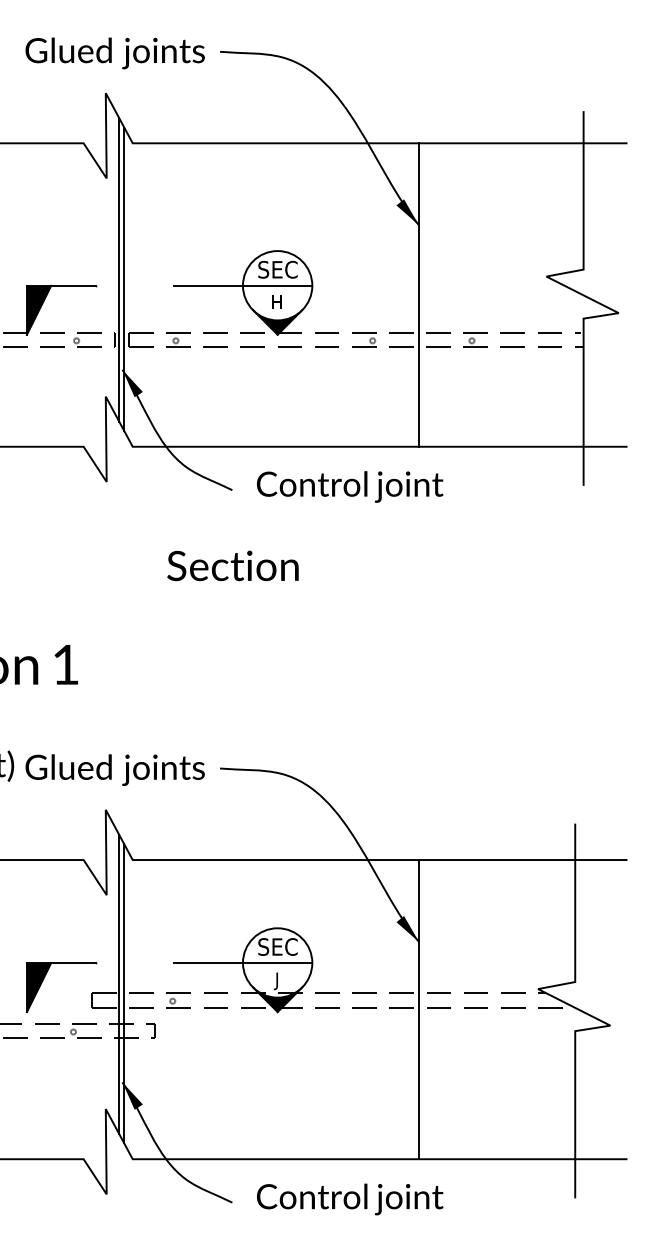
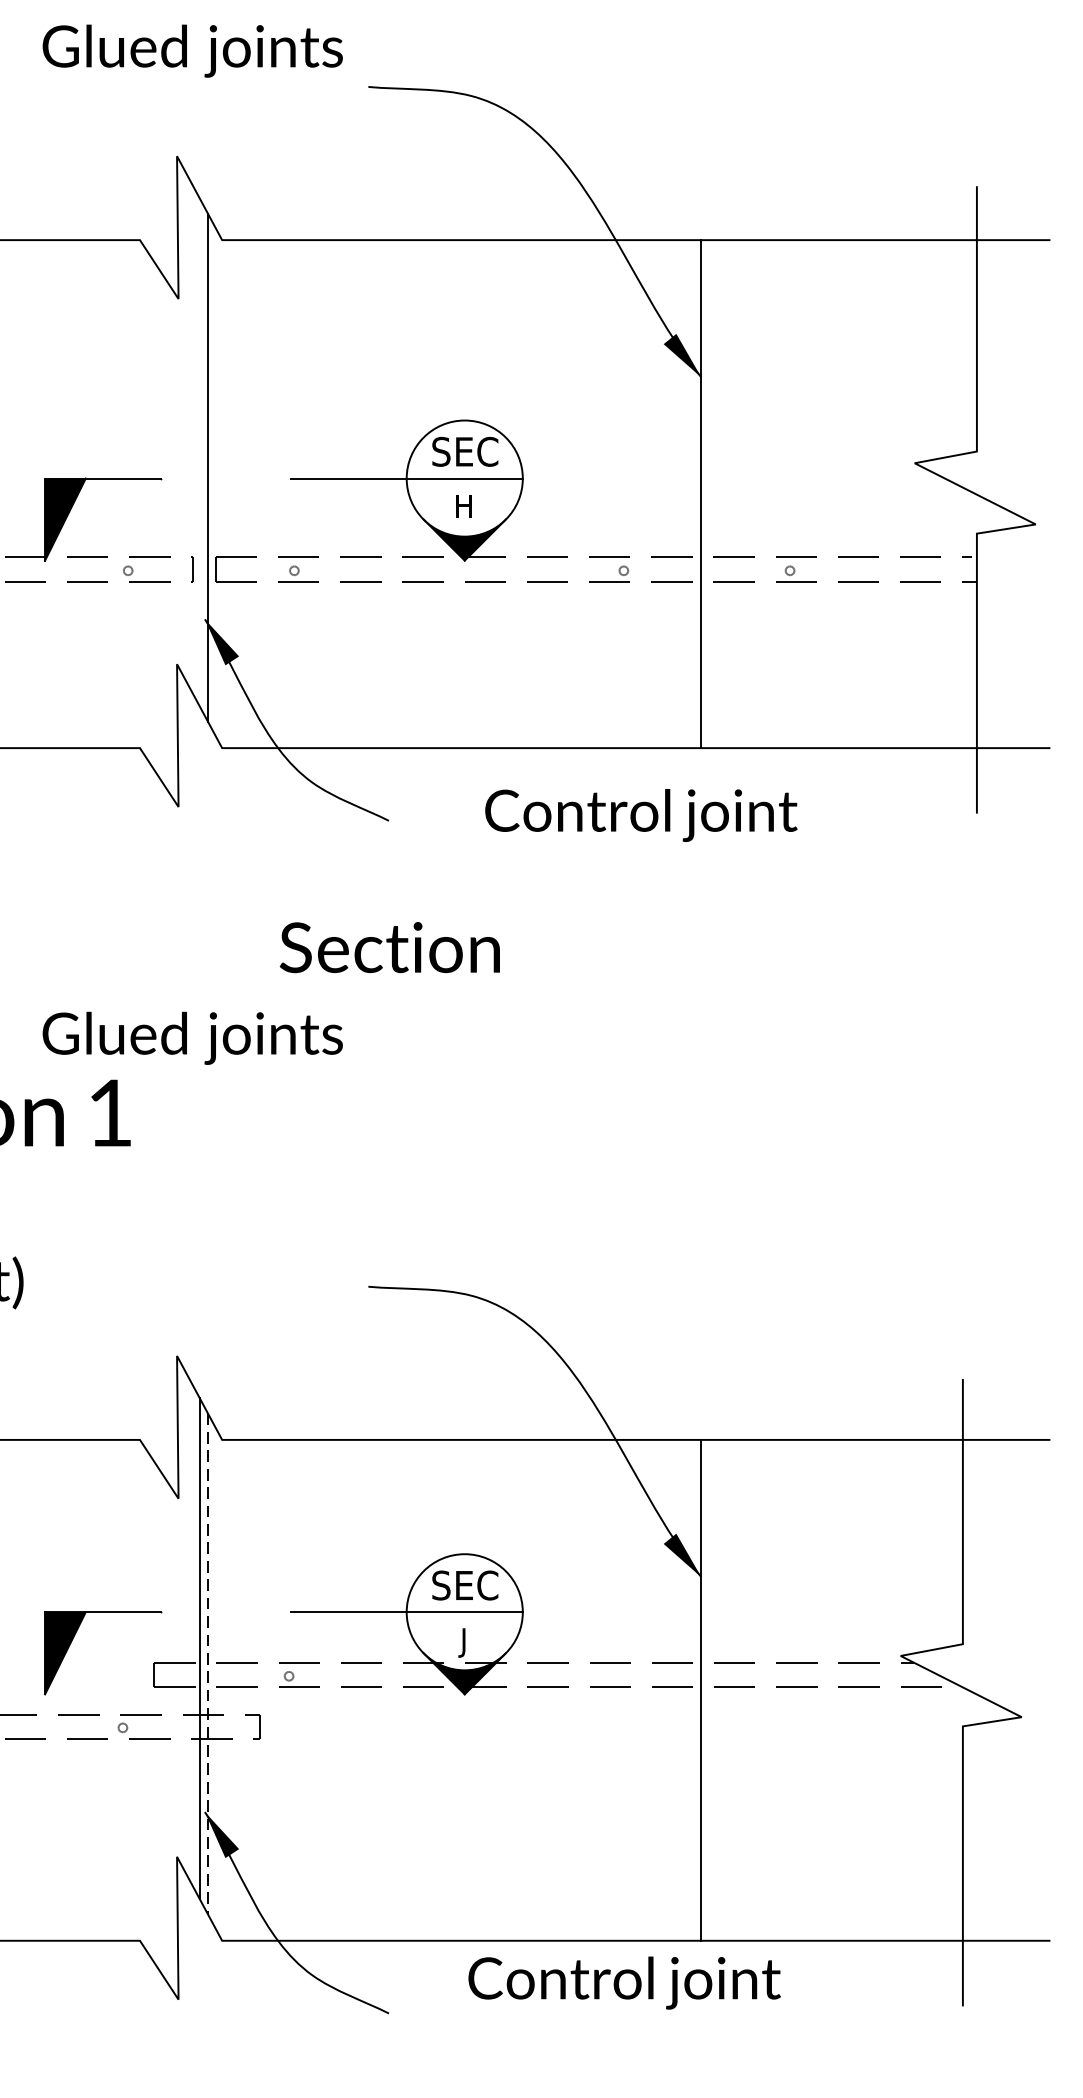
text: (114, 53) -> (191, 51), moved
line: (119, 269) -> (200, 451), removed
text: (350, 486) -> (641, 814), moved
text: (114, 769) -> (191, 1037), moved
line: (124, 993) -> (208, 1663), solid -> dashed
text: (350, 1199) -> (625, 1983), moved

